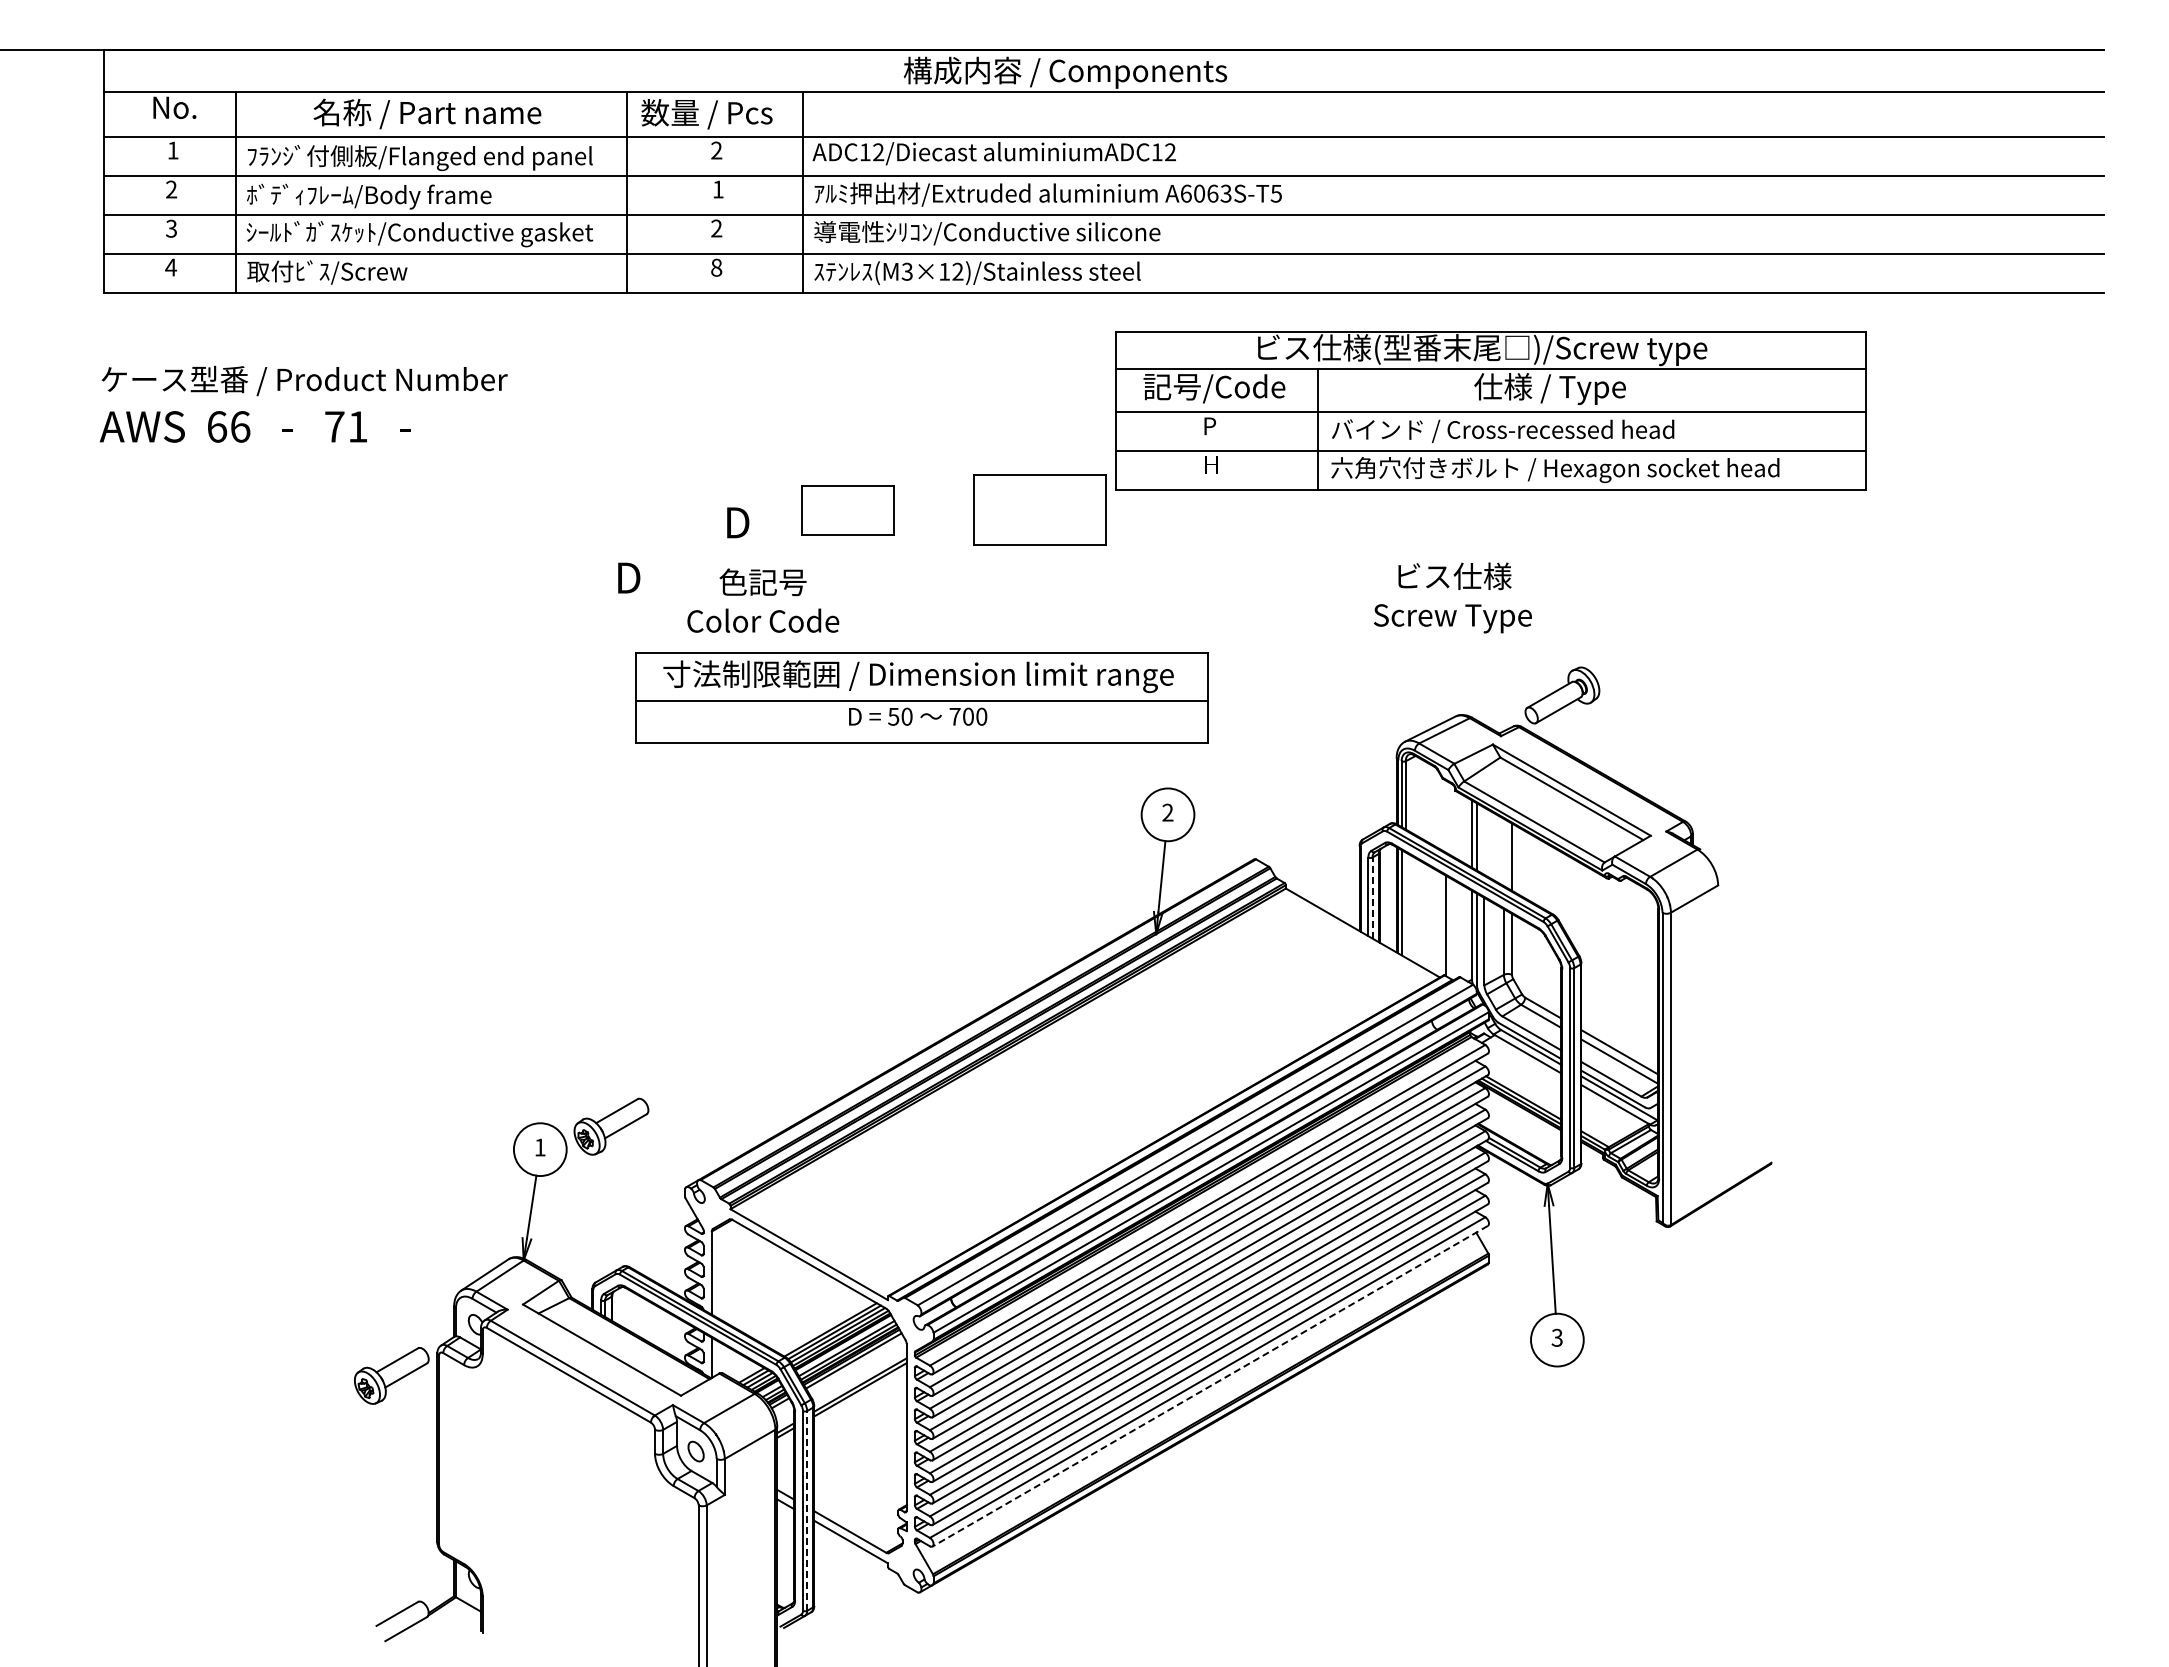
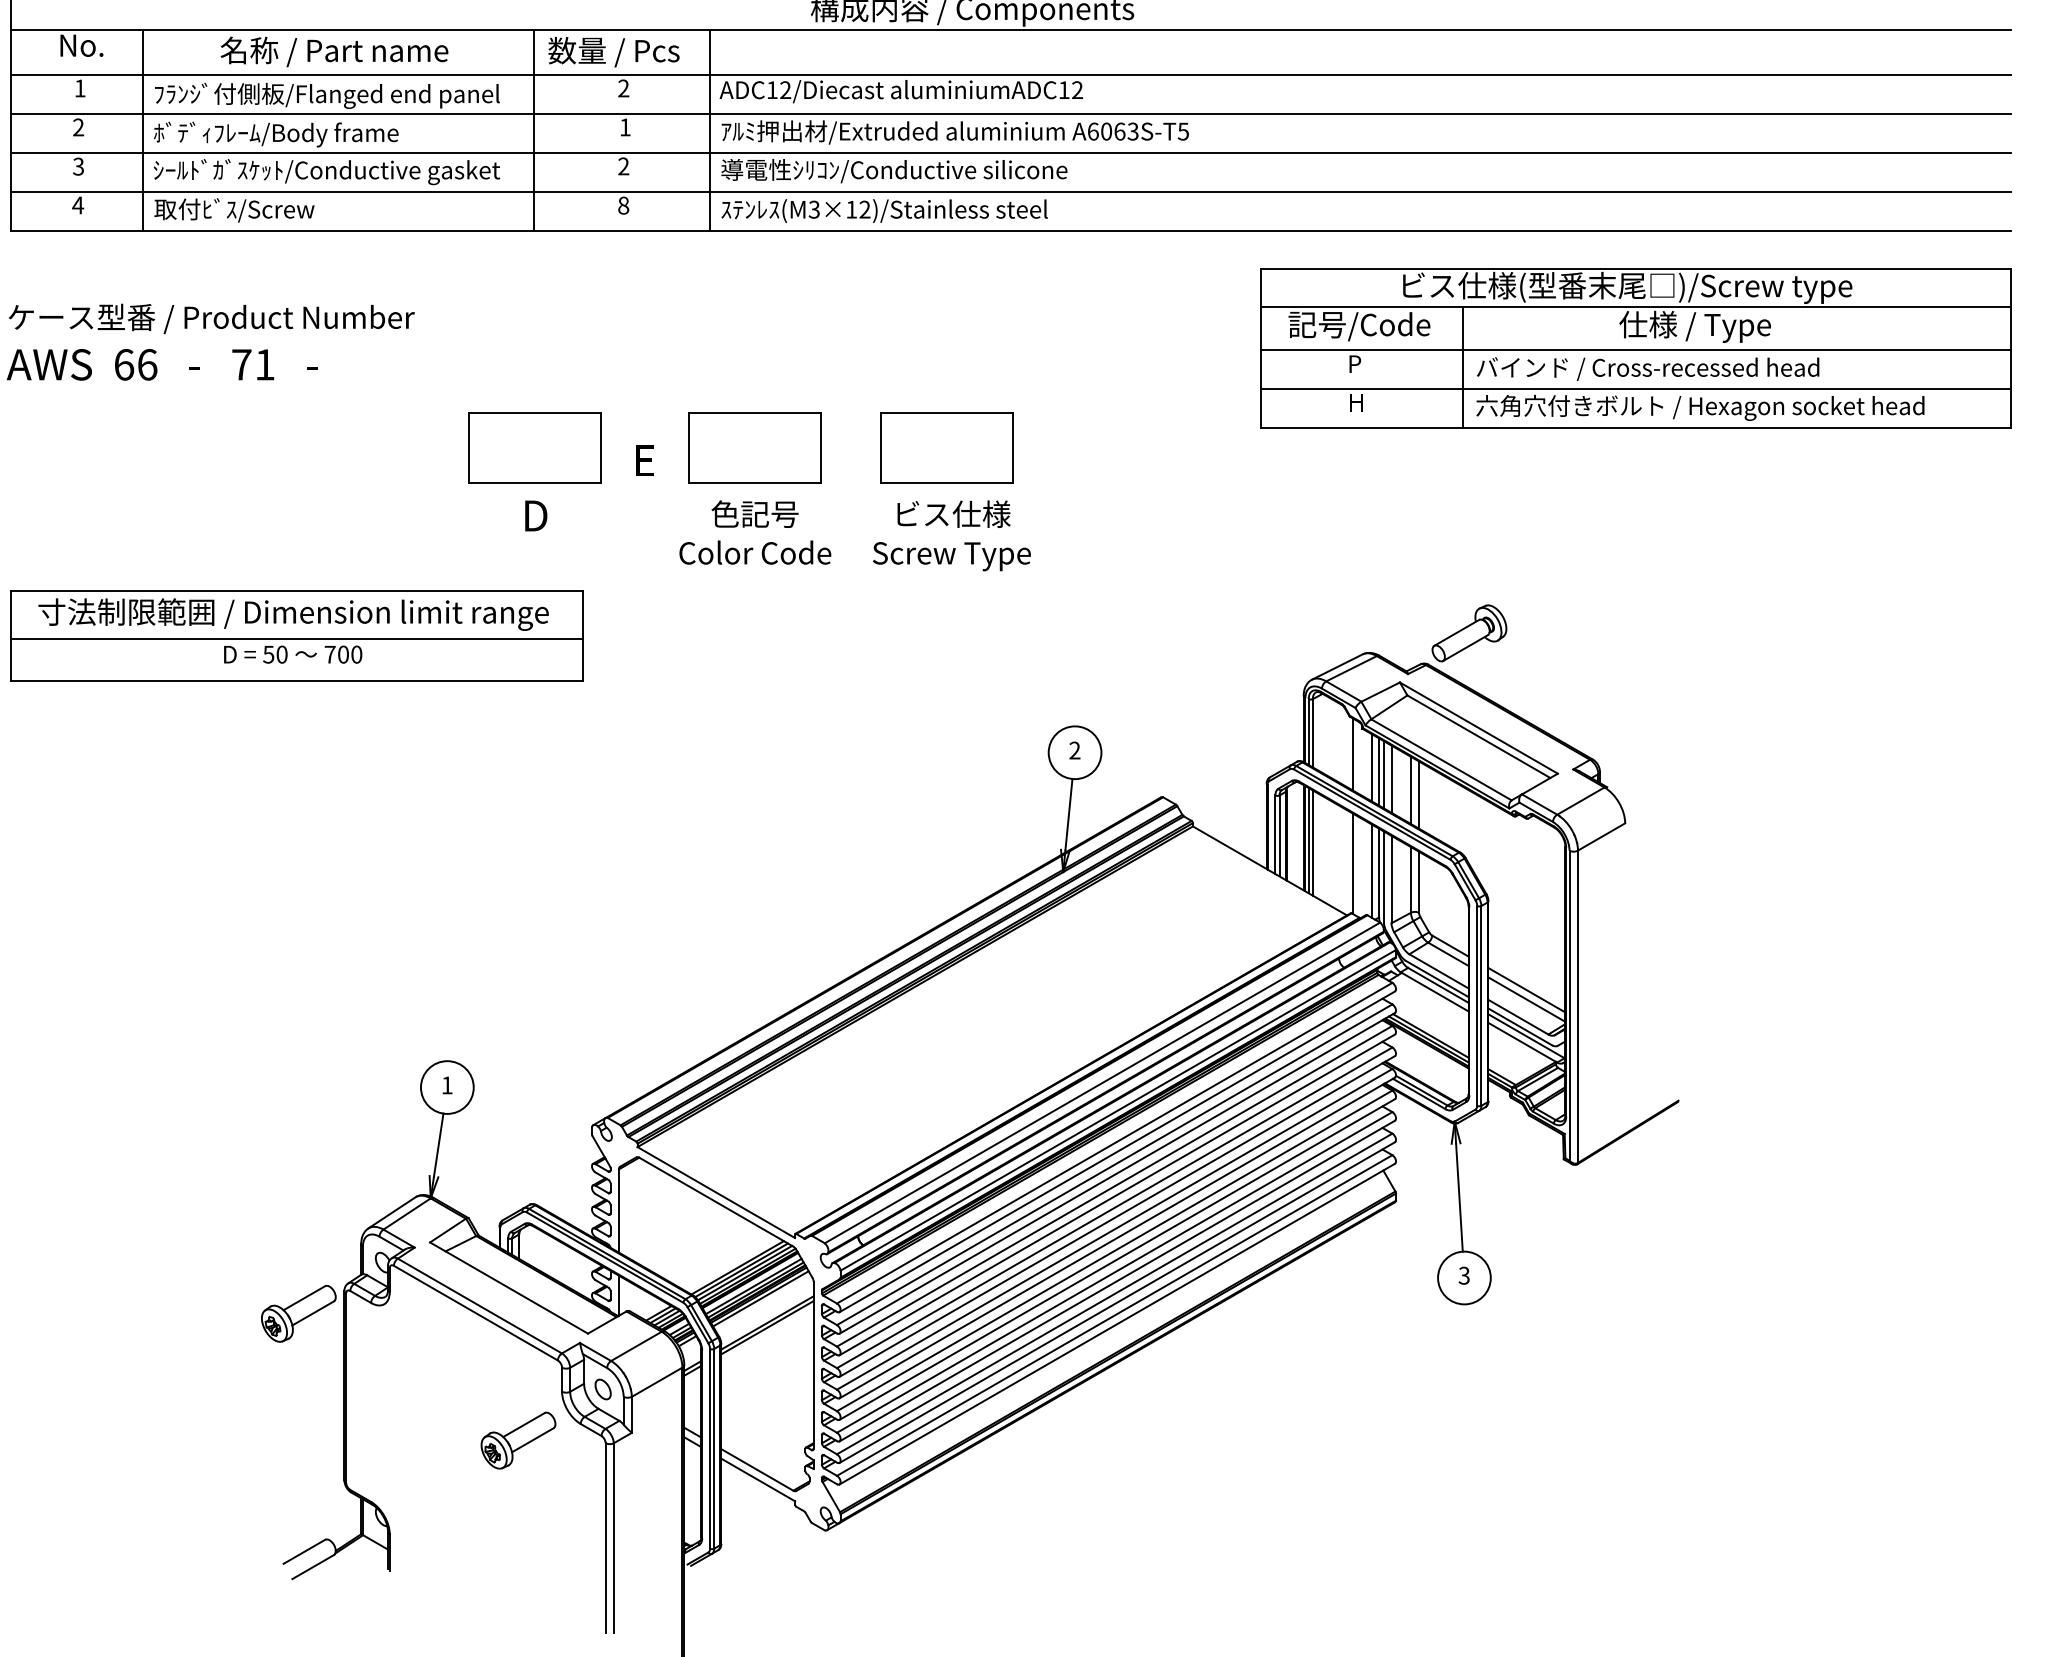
part: (1490, 410) -> (1635, 348), moved
part: (627, 509) -> (534, 447), added
part: (847, 509) -> (754, 447), size x1.43
text: (738, 522) -> (645, 460), D -> E
text: (1452, 597) -> (951, 535), moved
text: (763, 600) -> (755, 532), moved
part: (921, 697) -> (296, 635), moved
line: (1445, 816) -> (1352, 754), added
line: (1464, 829) -> (1371, 767), added
line: (1484, 840) -> (1391, 778), added
line: (1503, 852) -> (1410, 790), added
line: (1372, 898) -> (1279, 836), dashed -> solid
line: (1405, 904) -> (1312, 842), added
line: (1464, 932) -> (1371, 870), added
part: (611, 1126) -> (518, 1440), moved
line: (1210, 1386) -> (1117, 1324), dashed -> solid
line: (807, 1510) -> (714, 1448), dashed -> solid

